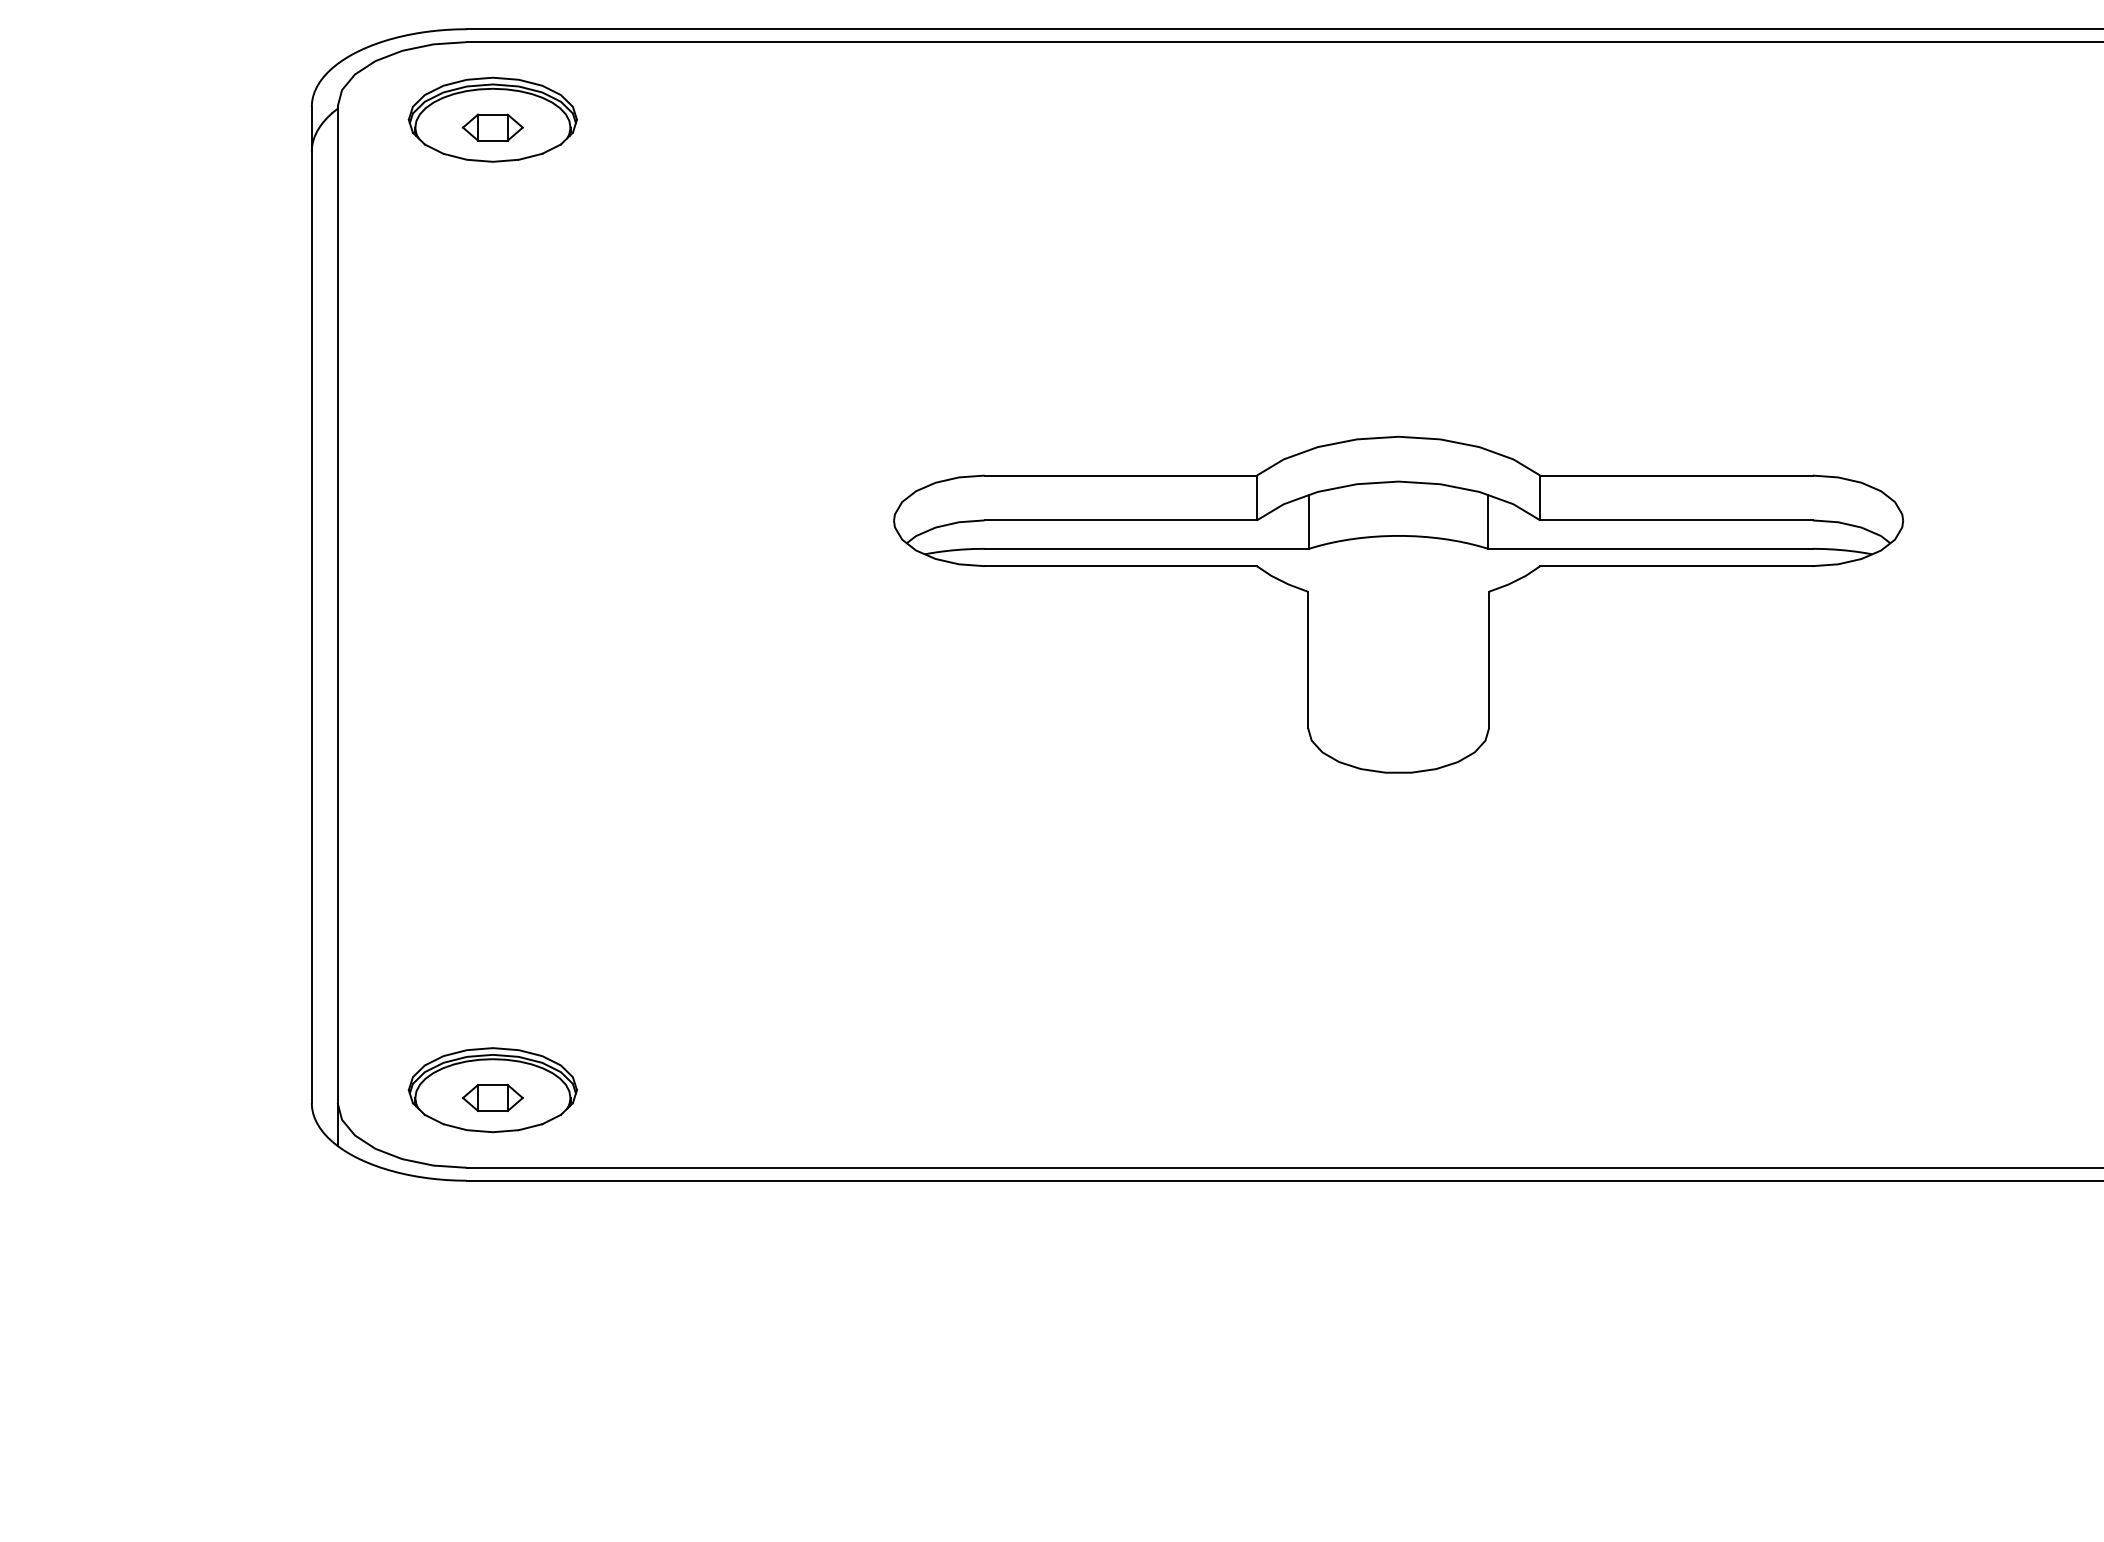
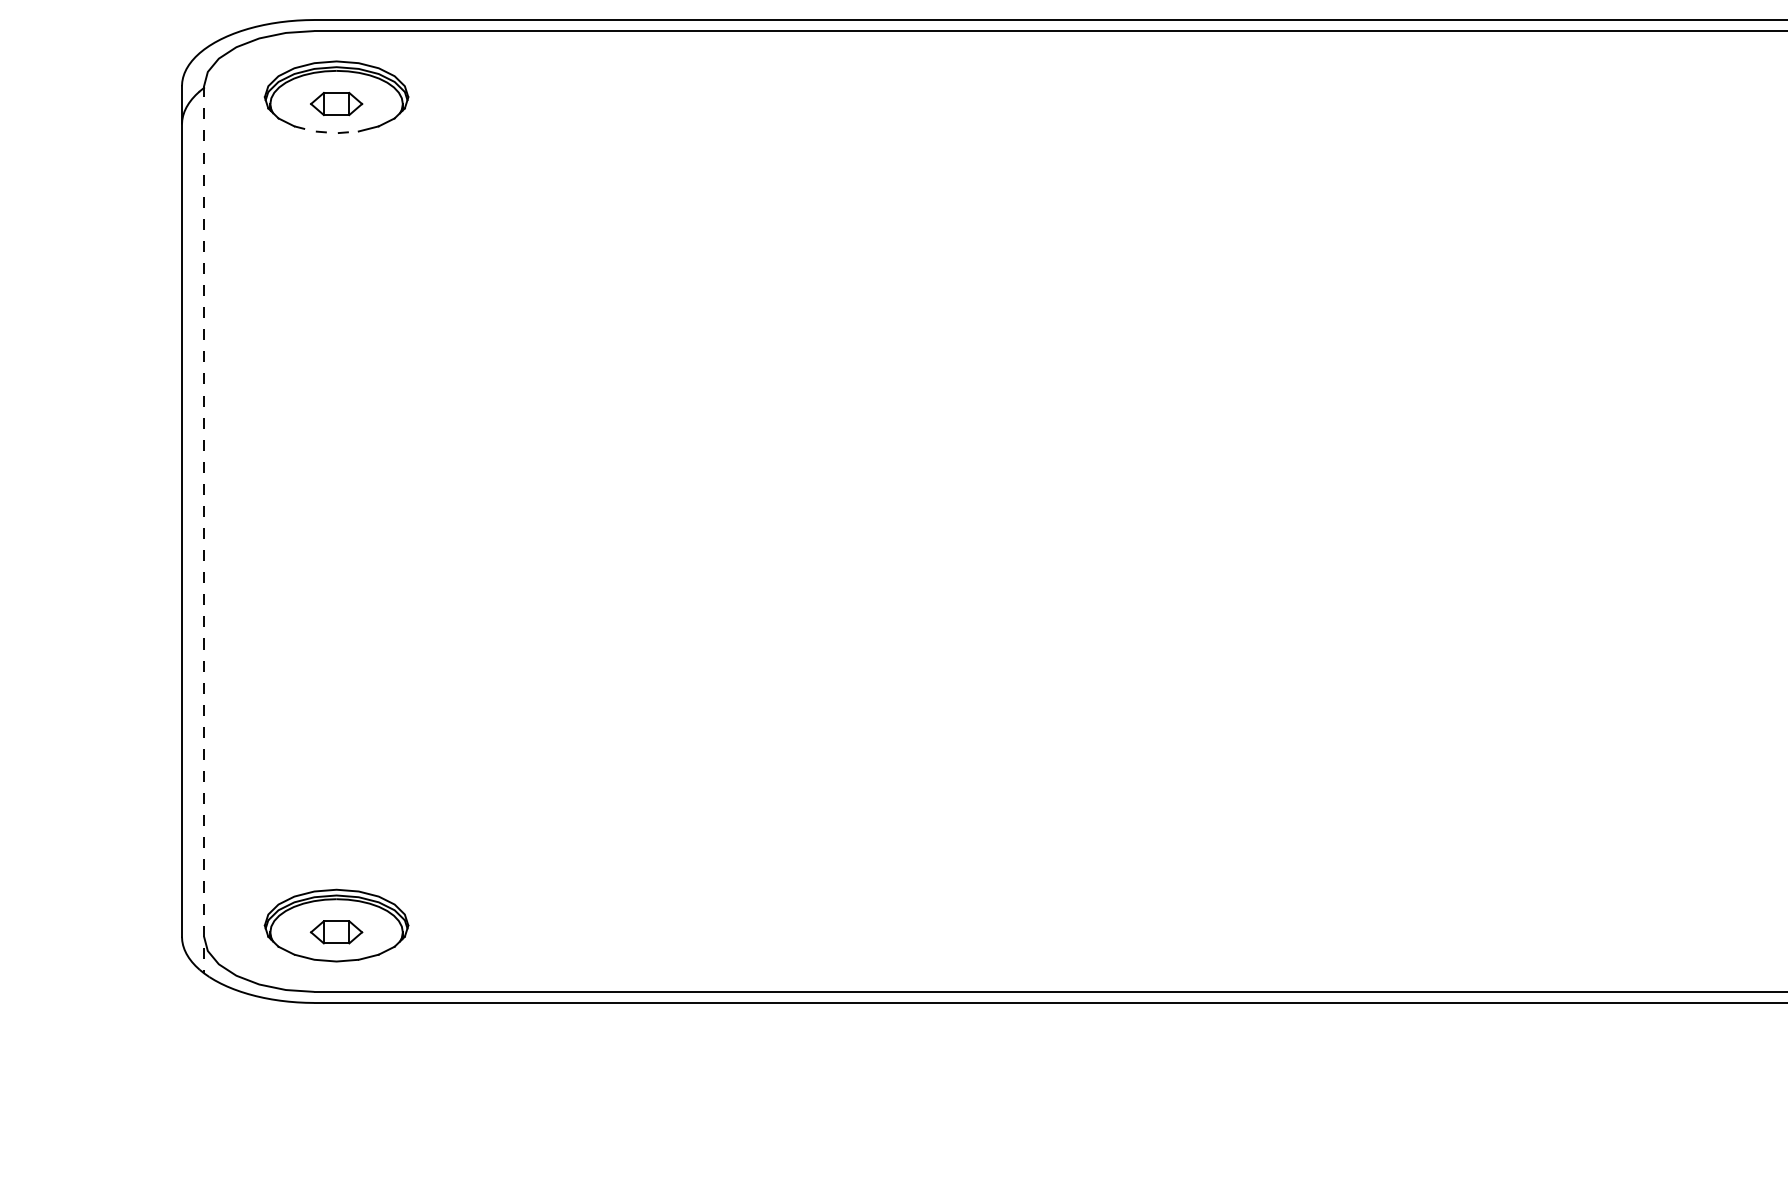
line: (481, 160) -> (326, 132), solid -> dashed
part: (1398, 604) -> (1109, 511), removed
line: (337, 626) -> (203, 529), solid -> dashed

